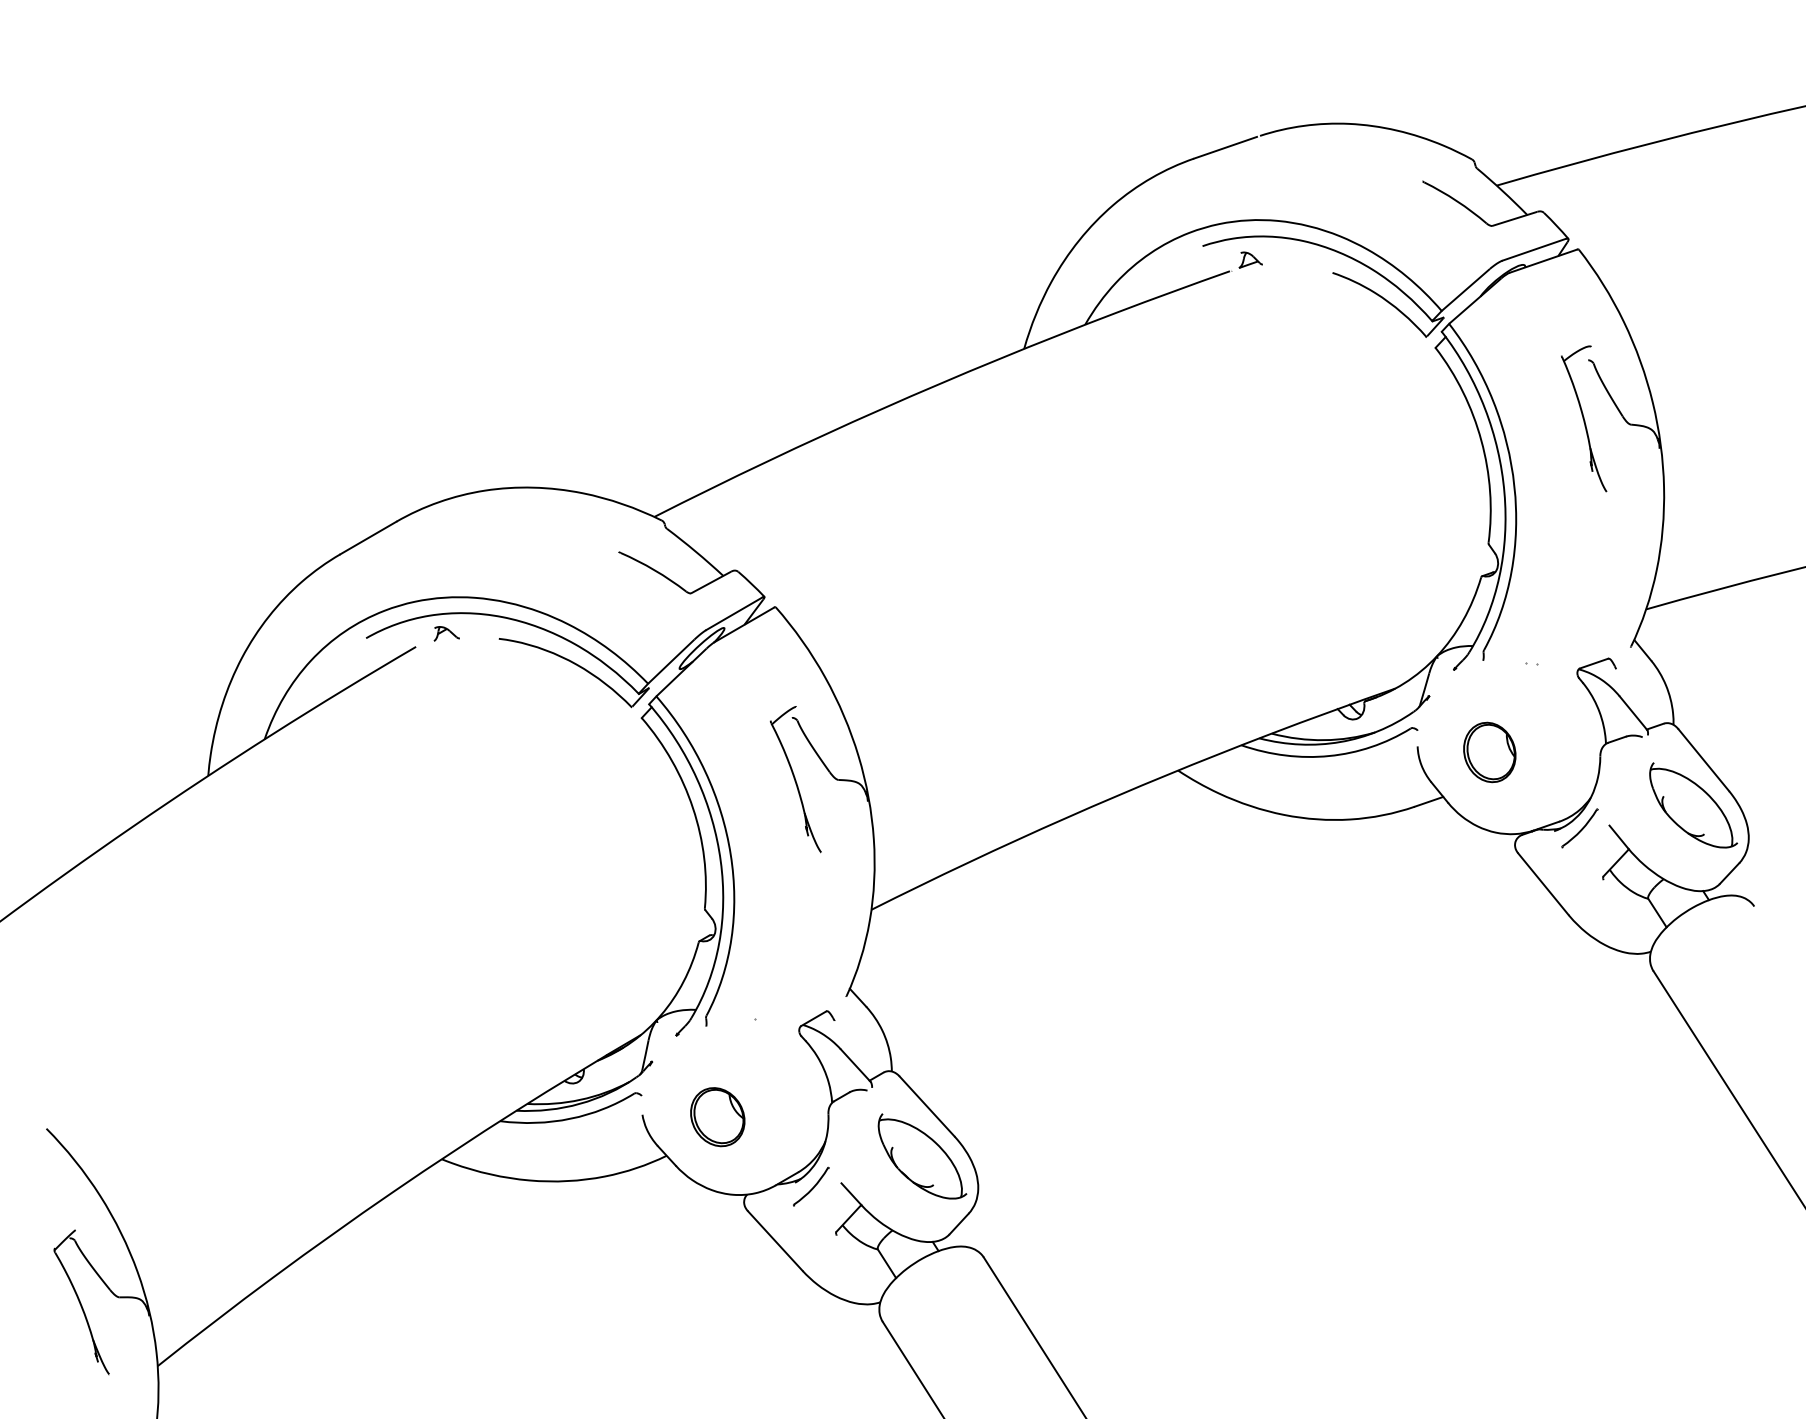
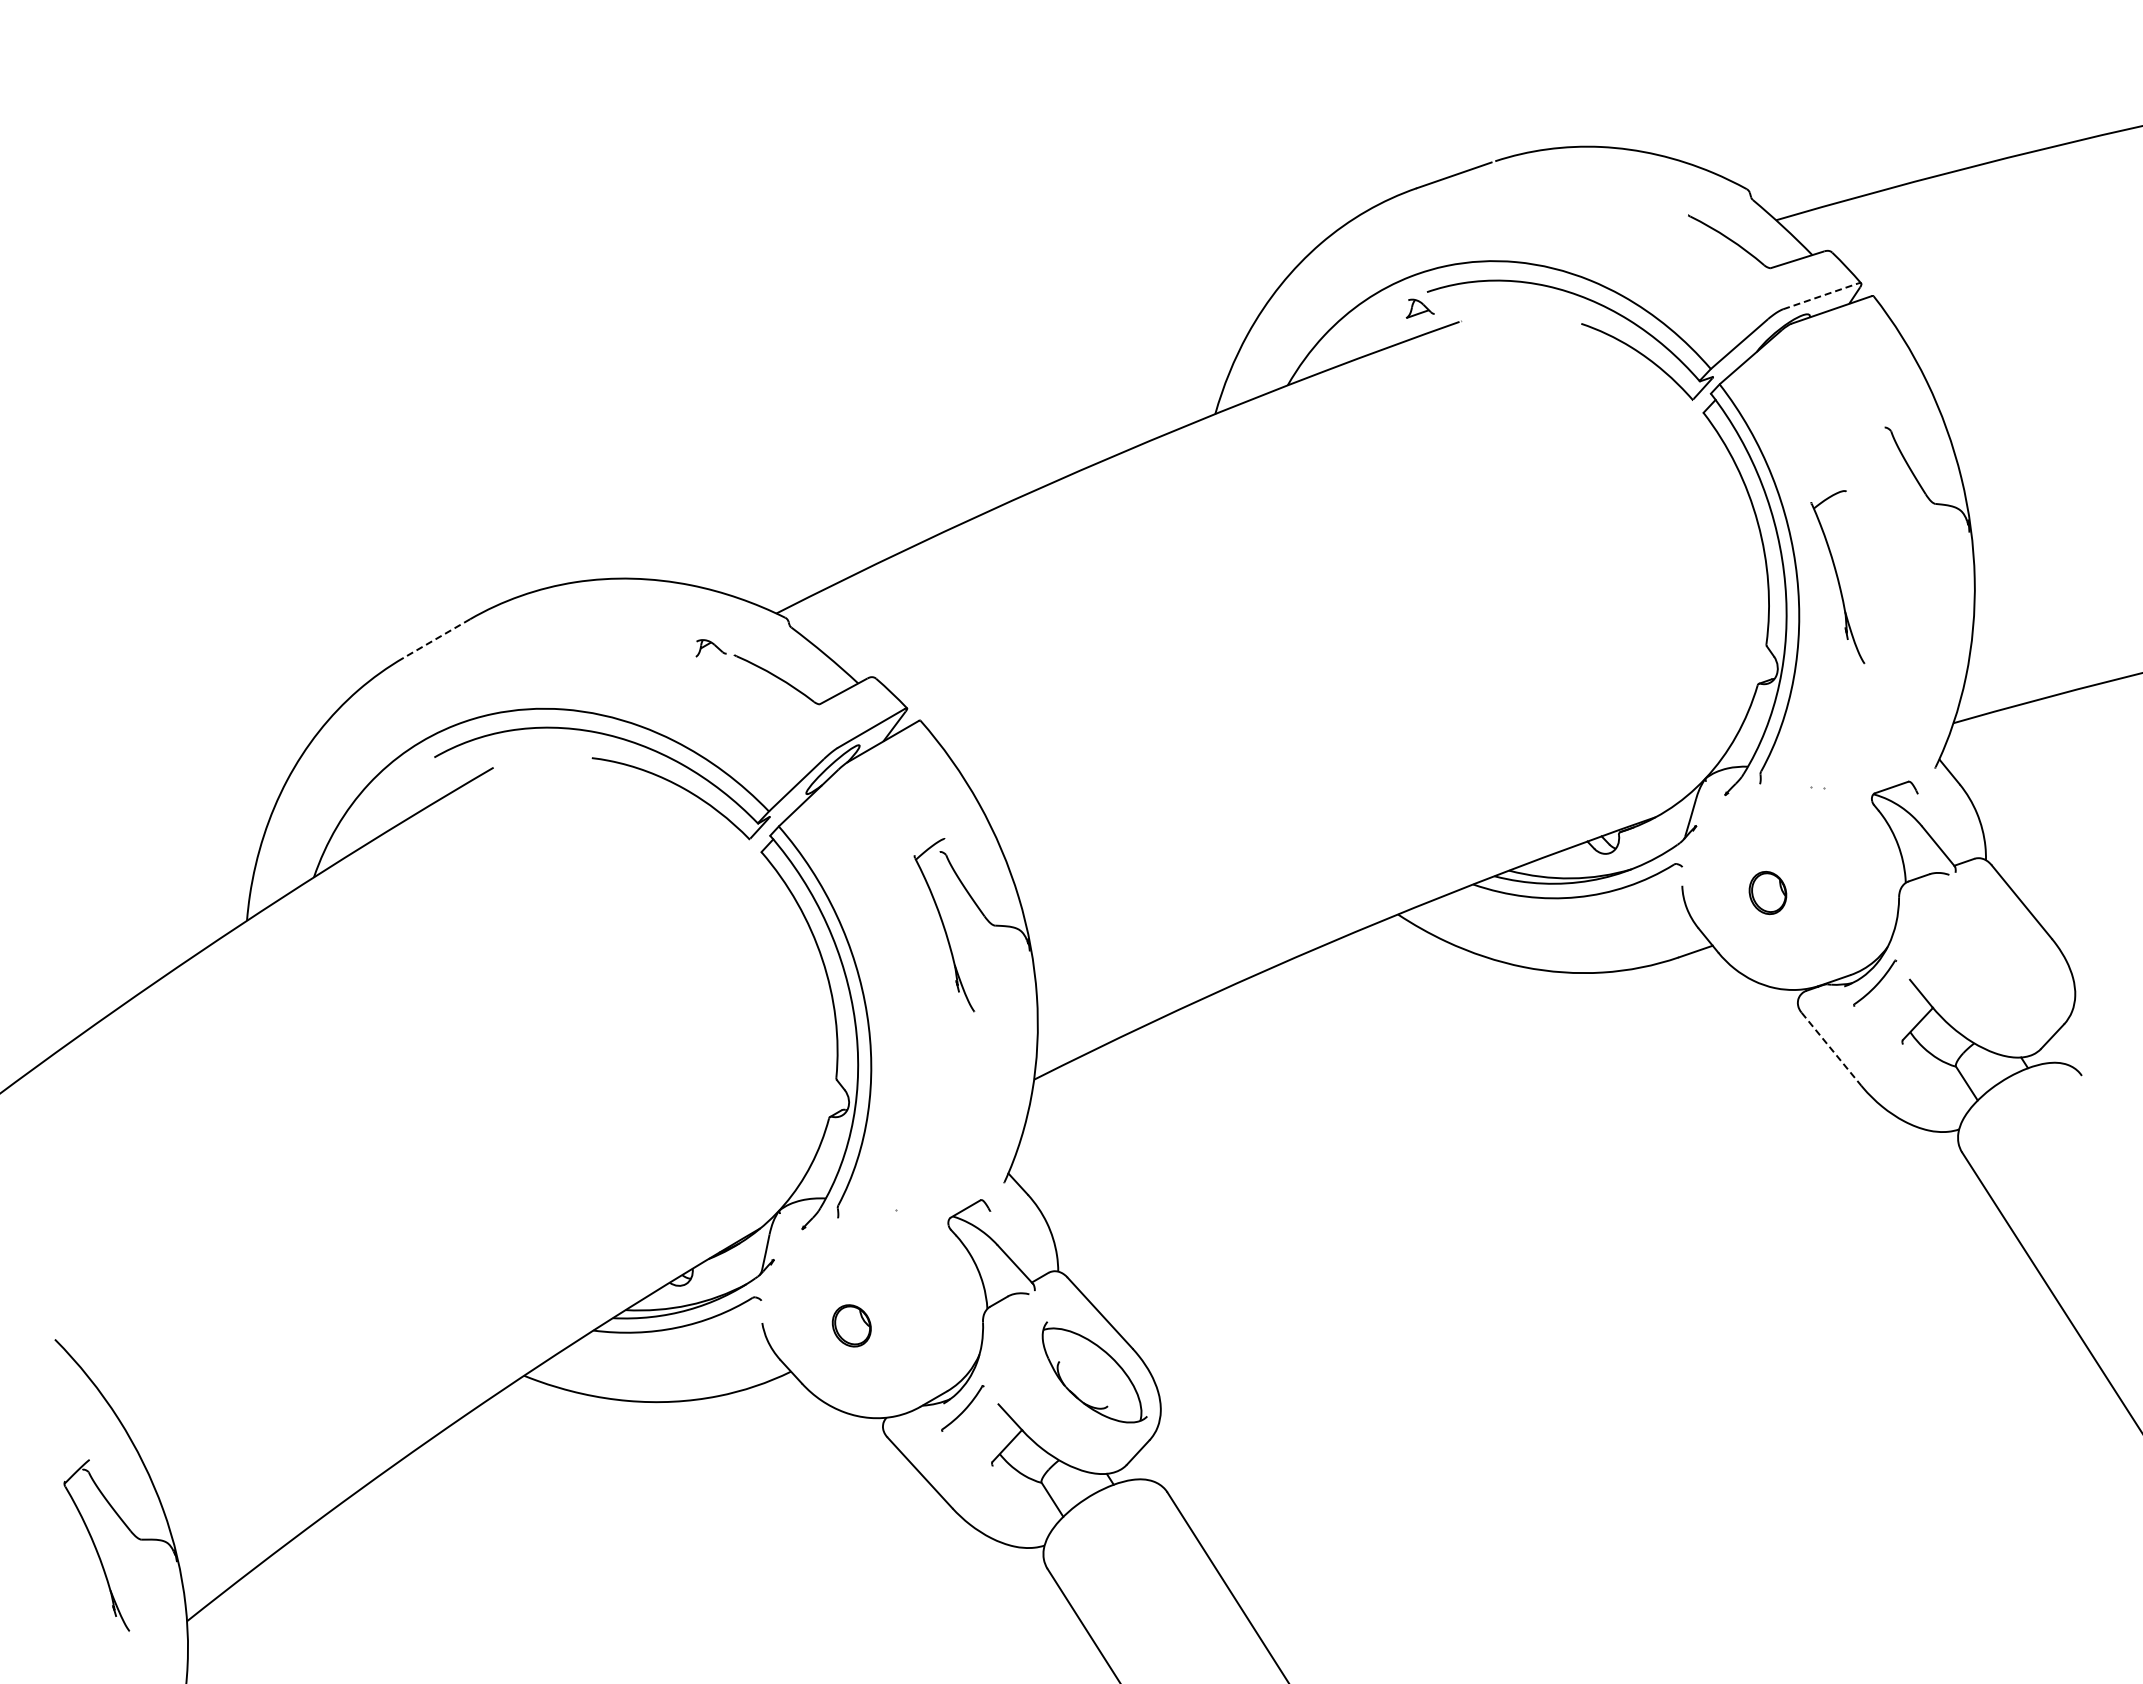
line: (1534, 249) -> (1820, 296), solid -> dashed
part: (1250, 259) -> (1419, 308), moved
part: (1583, 419) -> (1837, 577), moved
line: (367, 538) -> (436, 638), solid -> dashed
part: (446, 634) -> (710, 648), moved
part: (1489, 752) -> (1767, 892), size x0.6
part: (1693, 805) -> (2009, 955), removed
line: (1543, 884) -> (1831, 1049), solid -> dashed
part: (717, 1116) -> (851, 1325), size x0.6

